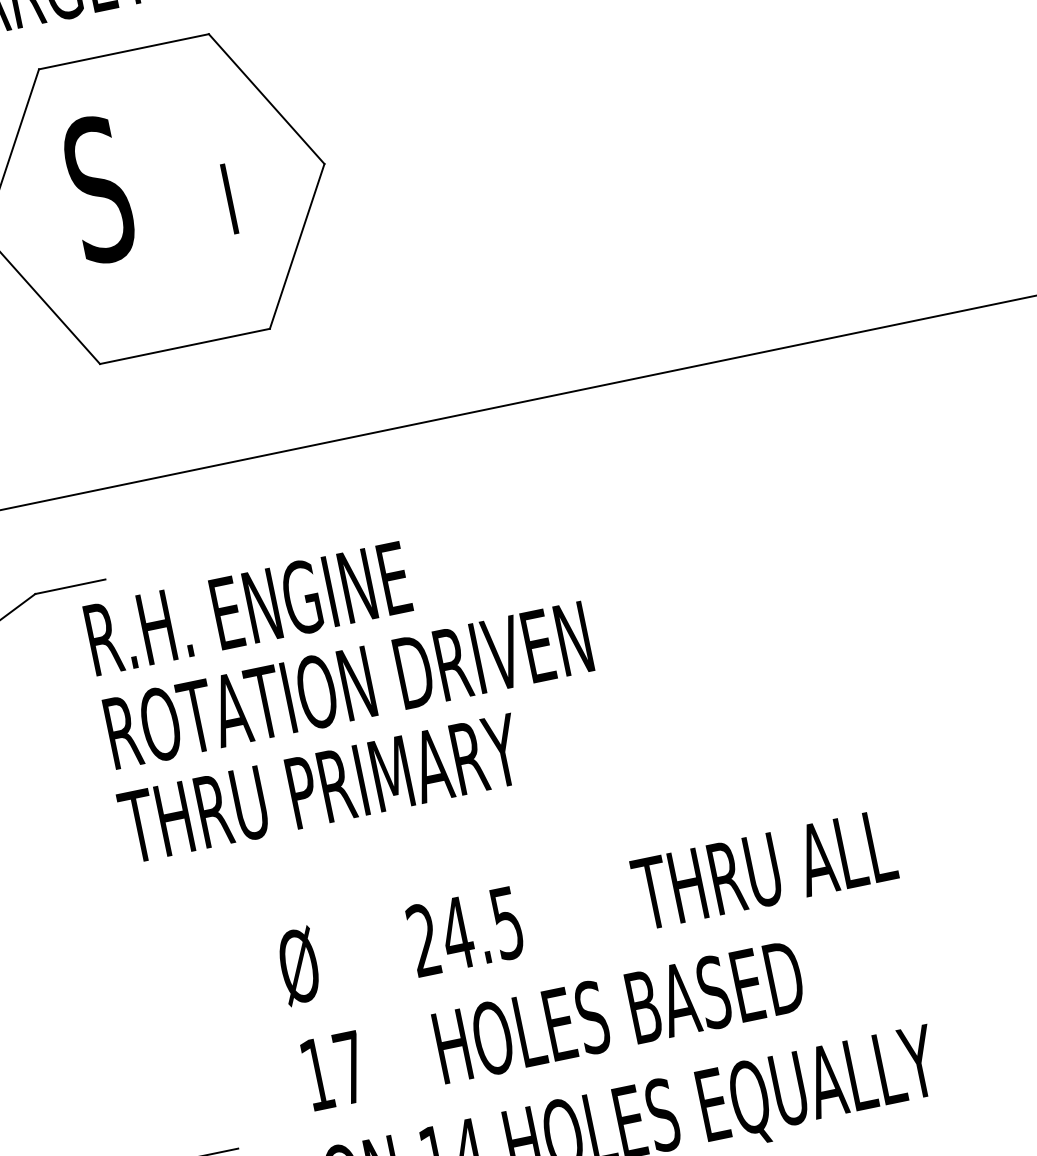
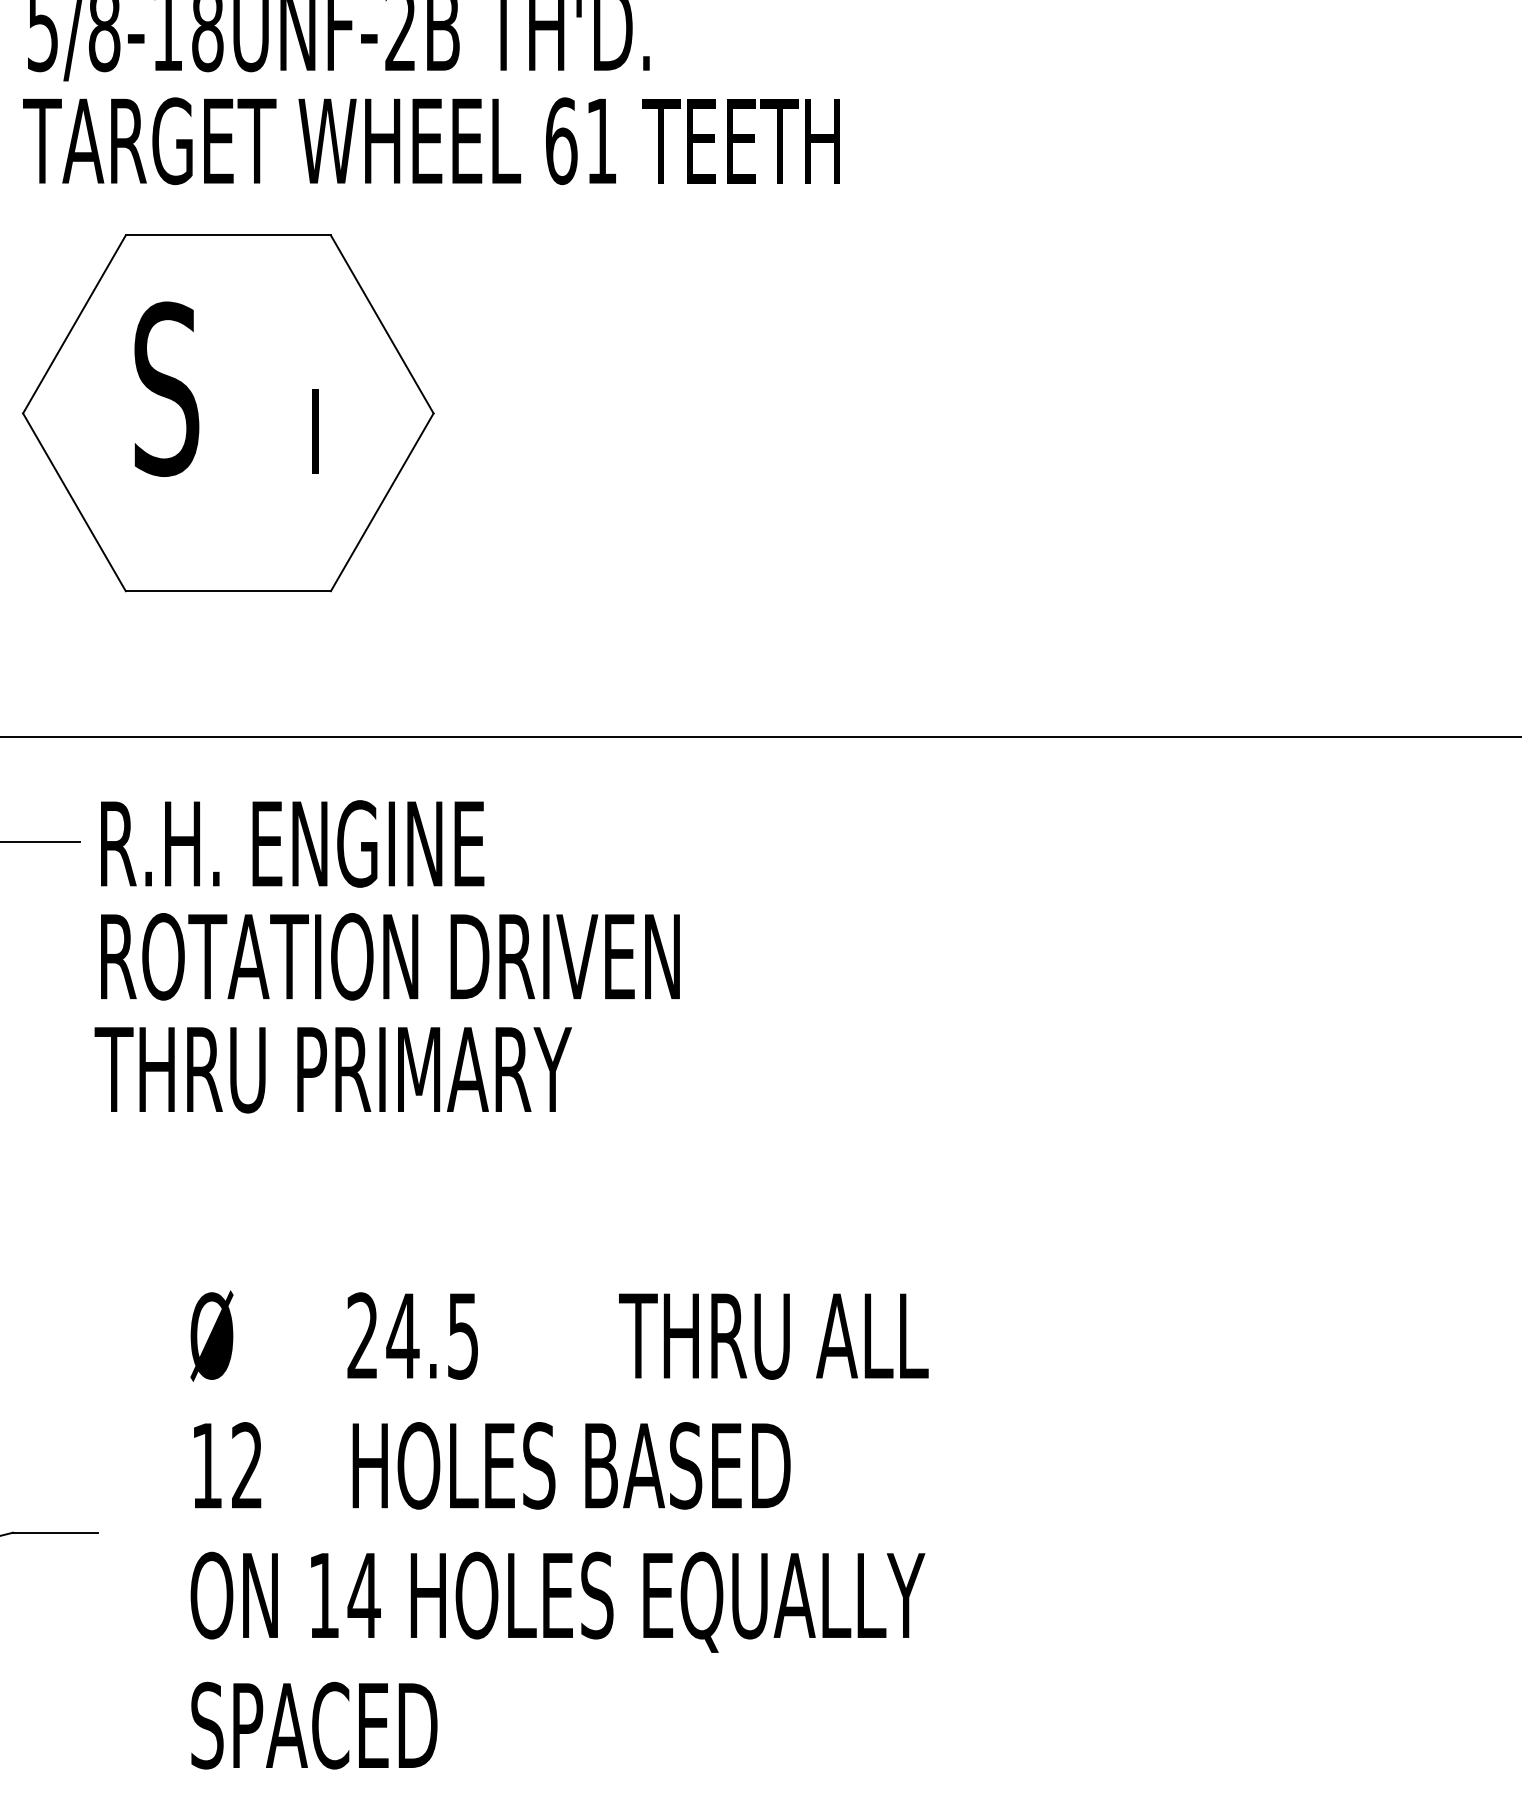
text: (345, 685) -> (386, 956), moved
text: (350, 1067) -> (247, 1465), 17 -> 12

